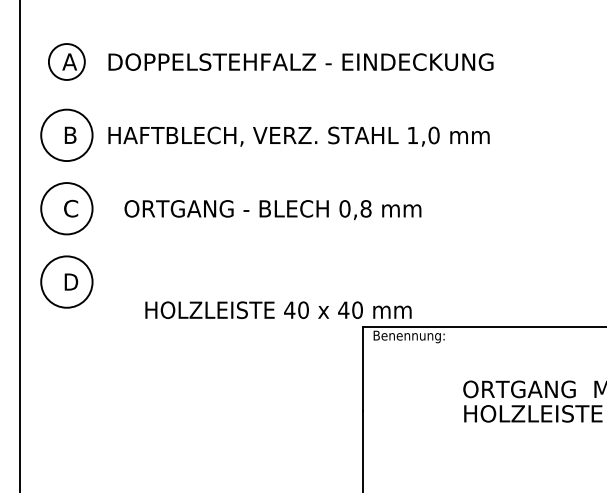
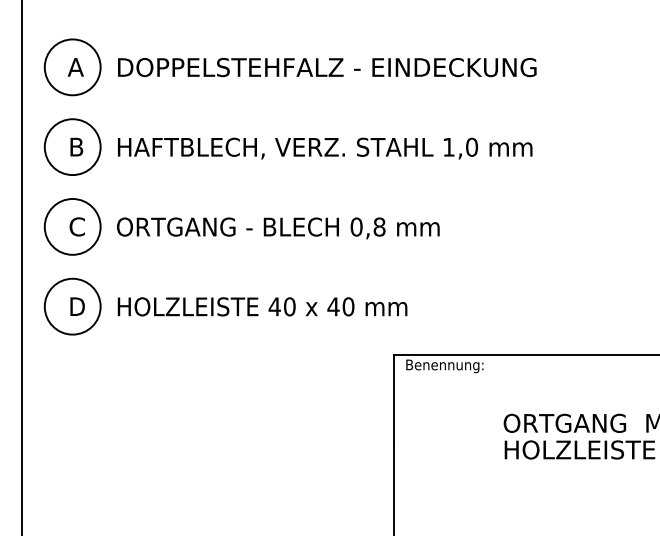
circle: (66, 61) -> (72, 66), size x1.43
text: (272, 210) -> (277, 228), moved
text: (278, 309) -> (262, 306), moved

